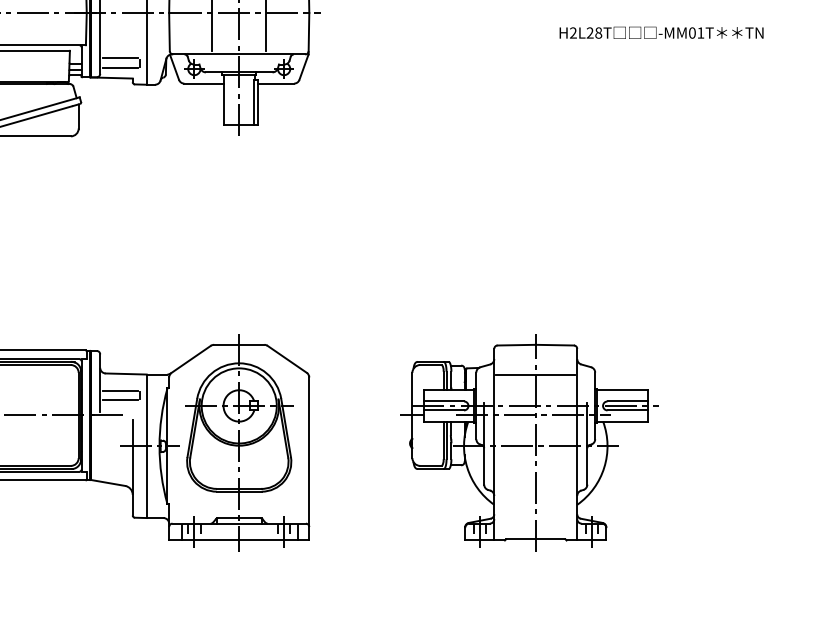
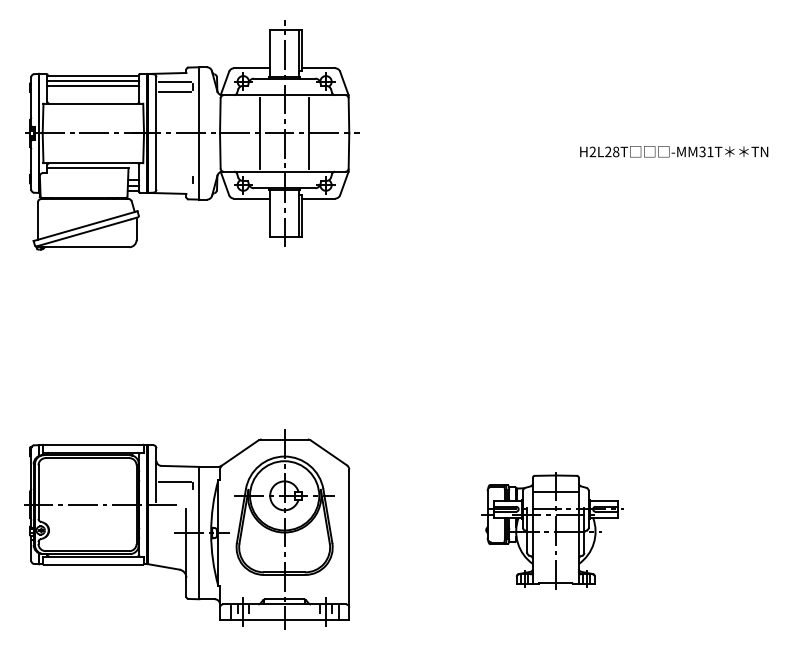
text: (692, 32) -> (702, 151), -MM01T -> -MM31T
line: (119, 58) -> (174, 175), removed
line: (119, 68) -> (174, 184), removed
line: (119, 400) -> (174, 490), removed
part: (529, 442) -> (552, 529), size x0.6

